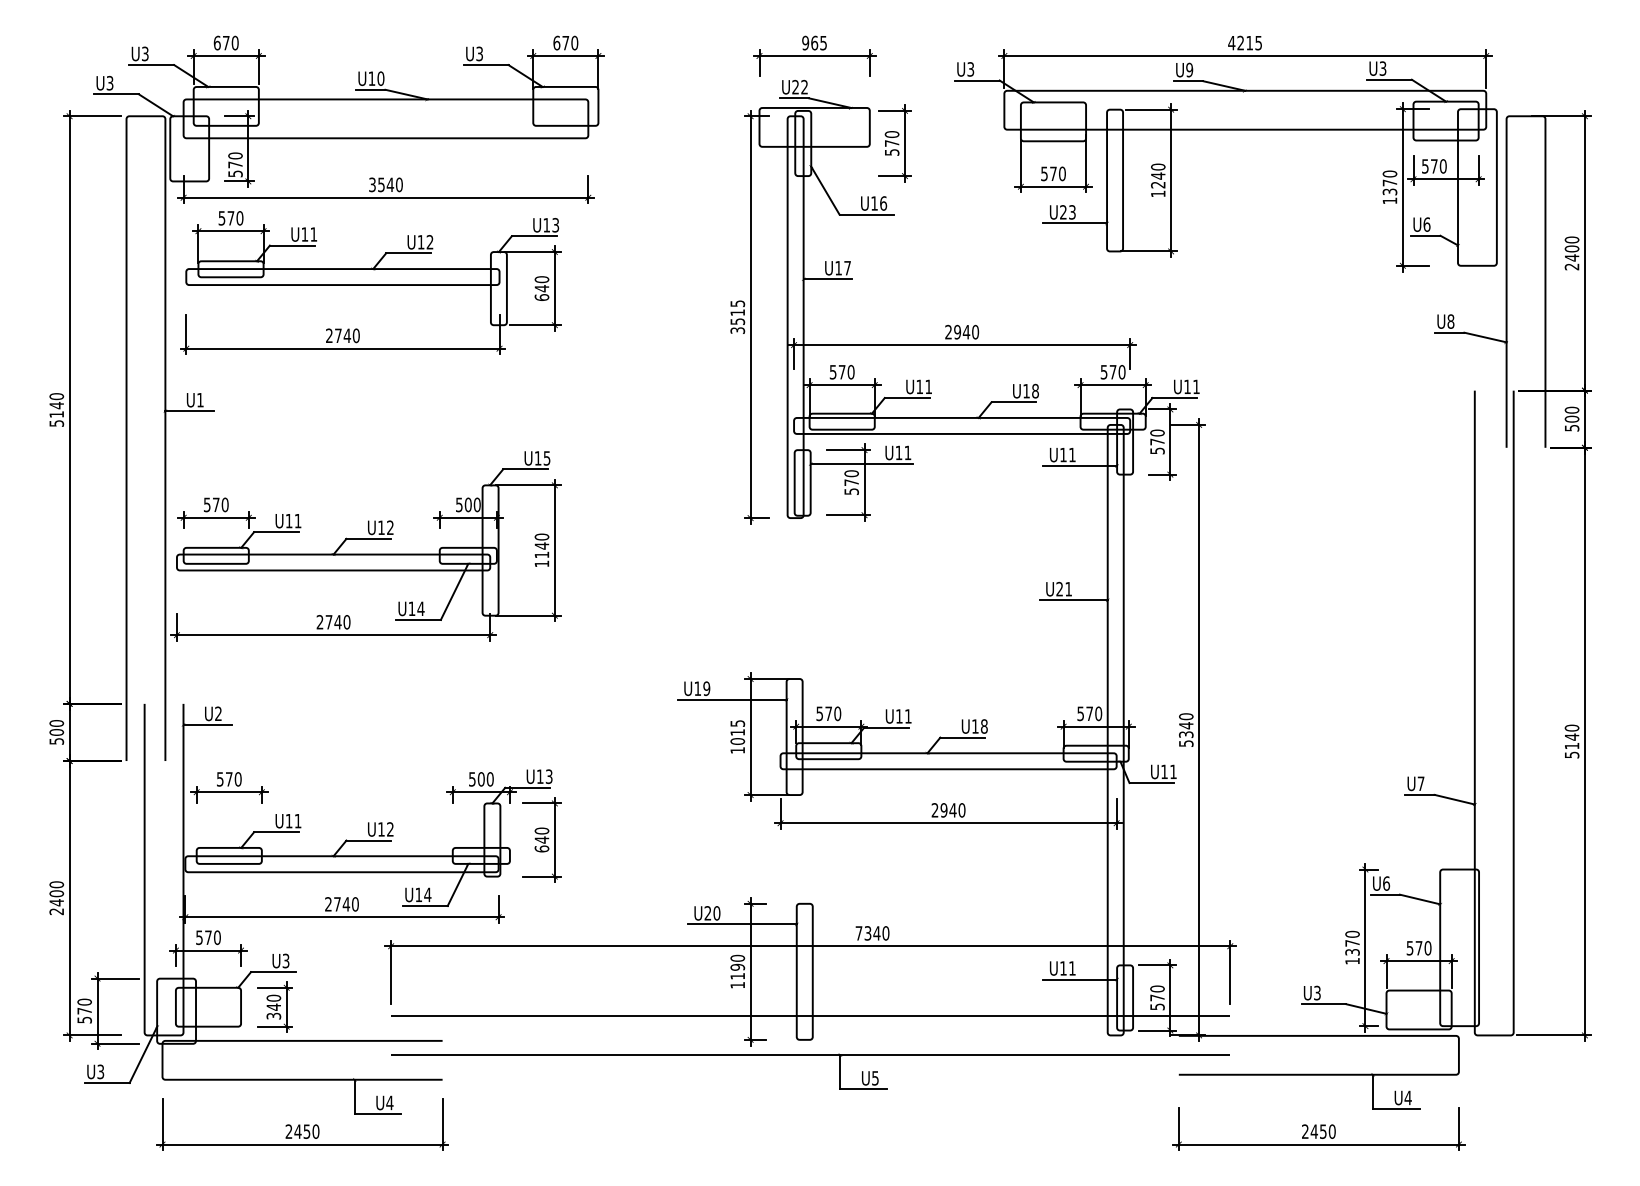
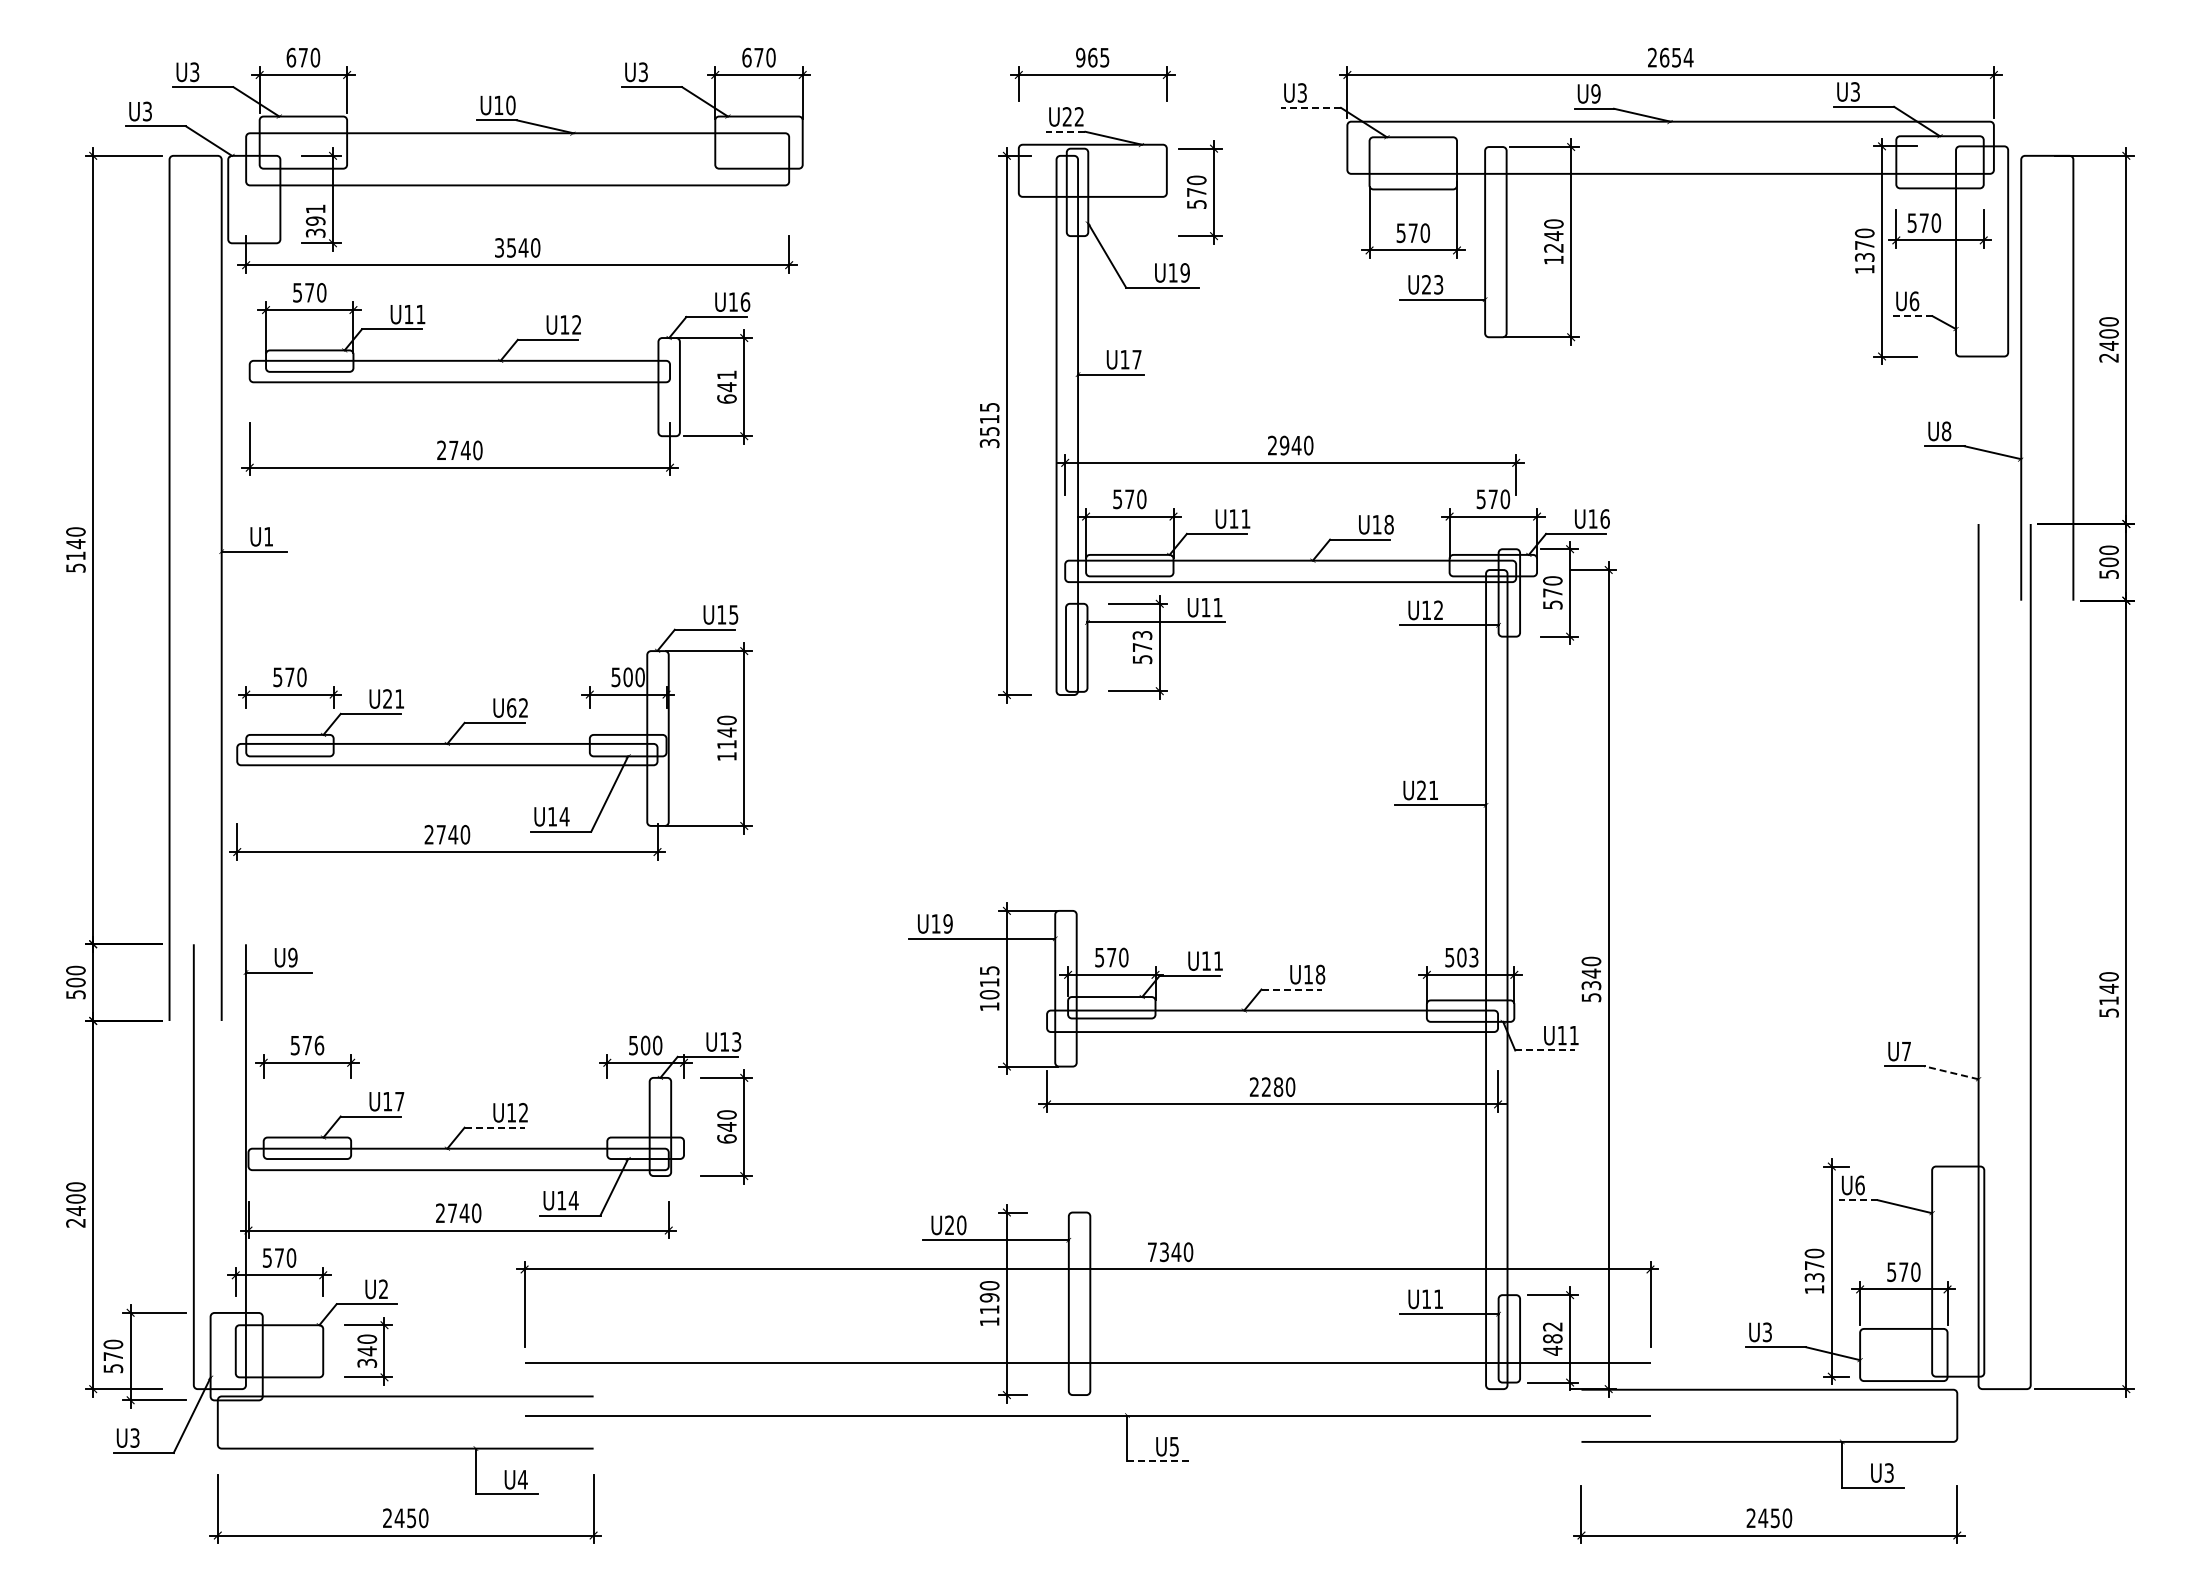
text: (1245, 42) -> (1670, 57), 4215 -> 2654
line: (976, 80) -> (1310, 107), solid -> dashed
line: (794, 98) -> (1065, 131), solid -> dashed
text: (235, 164) -> (315, 220), 570 -> 391
text: (883, 203) -> (1185, 272), U16 -> U19
text: (555, 224) -> (745, 301), U13 -> U16
line: (1425, 236) -> (1912, 316), solid -> dashed
text: (541, 279) -> (726, 374), 640 -> 641
text: (1196, 386) -> (1604, 518), U11 -> U16
text: (1072, 454) -> (1438, 609), U11 -> U12
text: (851, 473) -> (1142, 635), 570 -> 573
text: (288, 520) -> (387, 698), U11 -> U21
text: (381, 527) -> (511, 707), U12 -> U62
text: (218, 713) -> (292, 957), U2 -> U9
text: (1093, 713) -> (1467, 957), 570 -> 503
line: (963, 737) -> (1292, 989), solid -> dashed
text: (238, 778) -> (319, 1044), 570 -> 576
line: (1152, 783) -> (1545, 1050), solid -> dashed
line: (1454, 799) -> (1951, 1072), solid -> dashed
text: (948, 810) -> (1272, 1087), 2940 -> 2280
text: (297, 821) -> (399, 1101), U11 -> U17
line: (369, 840) -> (495, 1127), solid -> dashed
line: (1385, 894) -> (1858, 1200), solid -> dashed
text: (285, 961) -> (383, 1289), U3 -> U2
text: (1157, 997) -> (1552, 1338), 570 -> 482
line: (863, 1089) -> (1158, 1461), solid -> dashed
text: (1408, 1097) -> (1889, 1472), U4 -> U3

